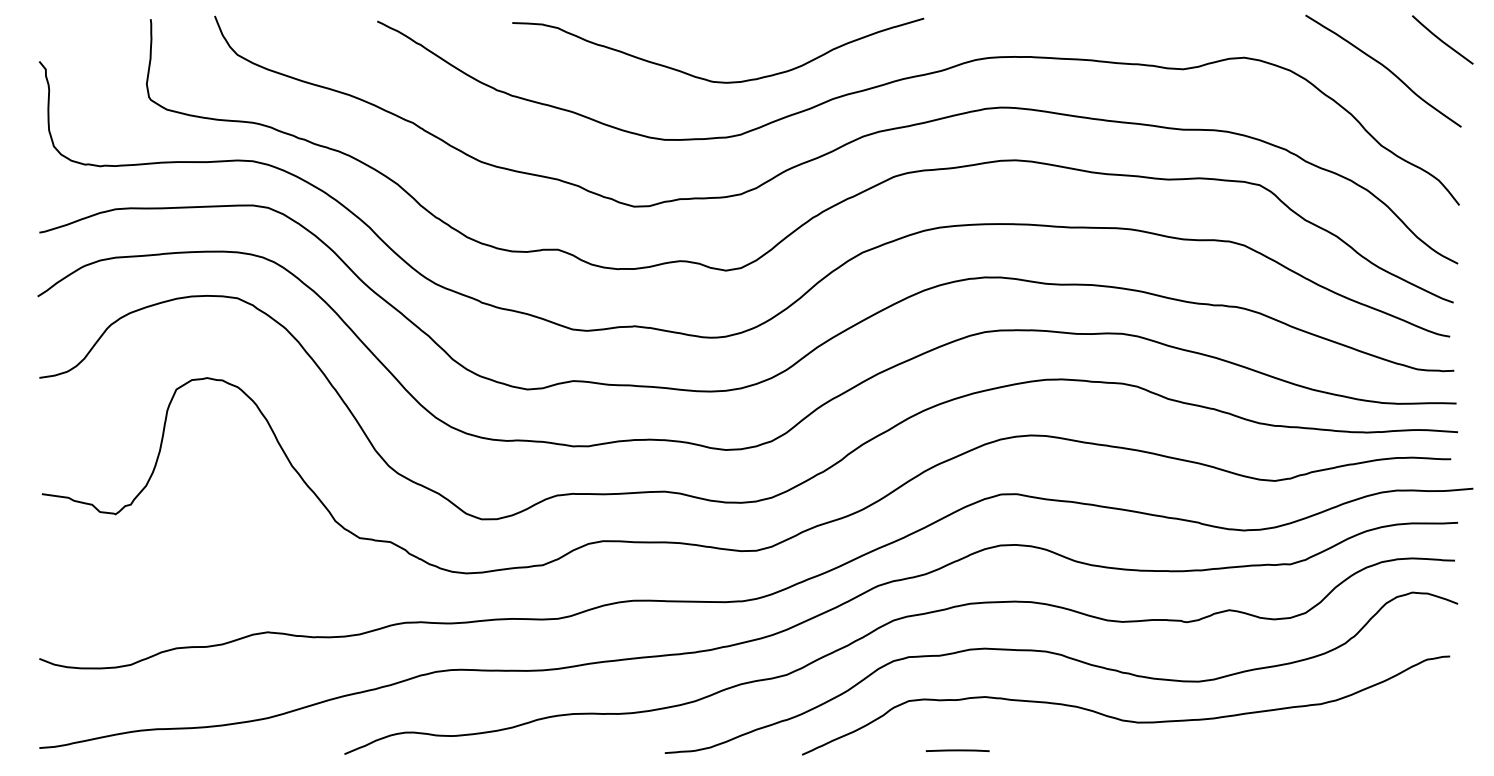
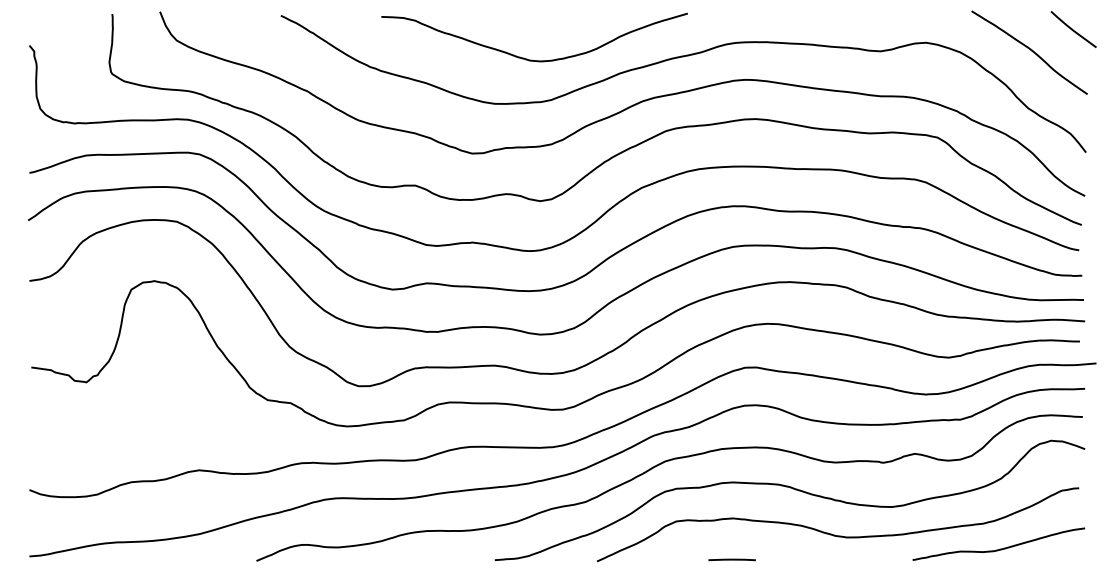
curve: (1345, 737) -> (1001, 548), added
line: (957, 750) -> (731, 559), moved

